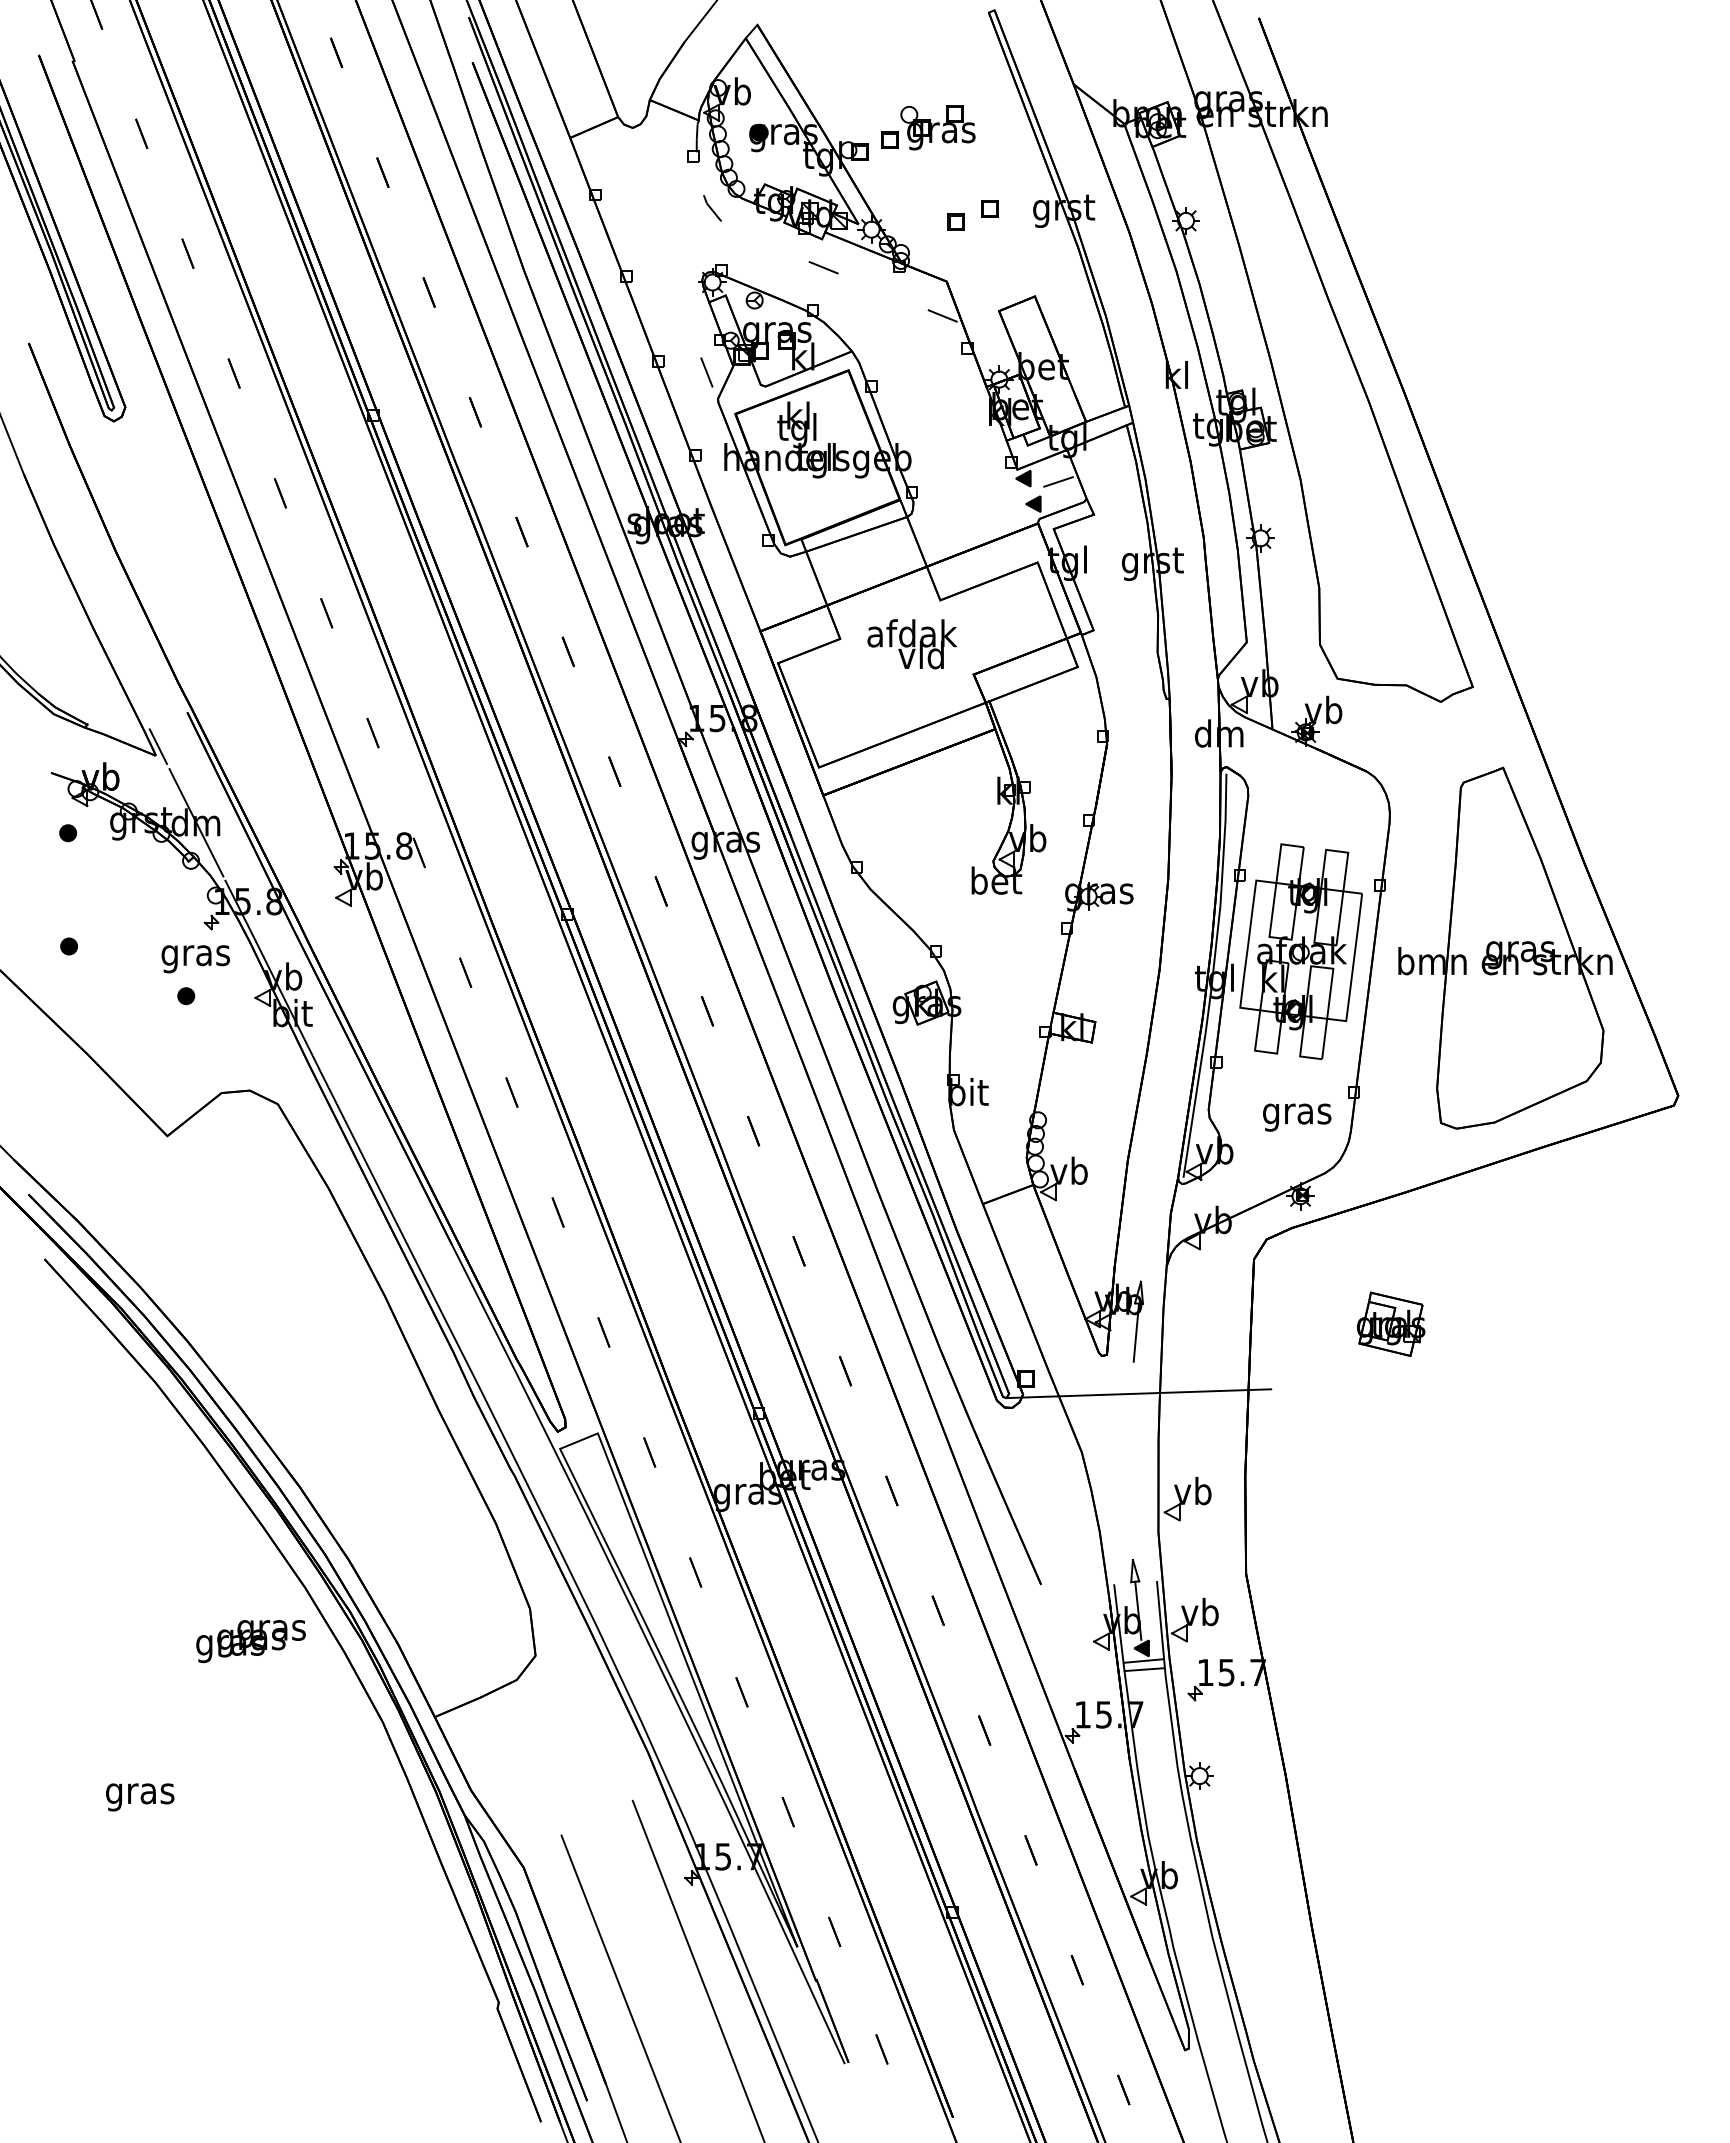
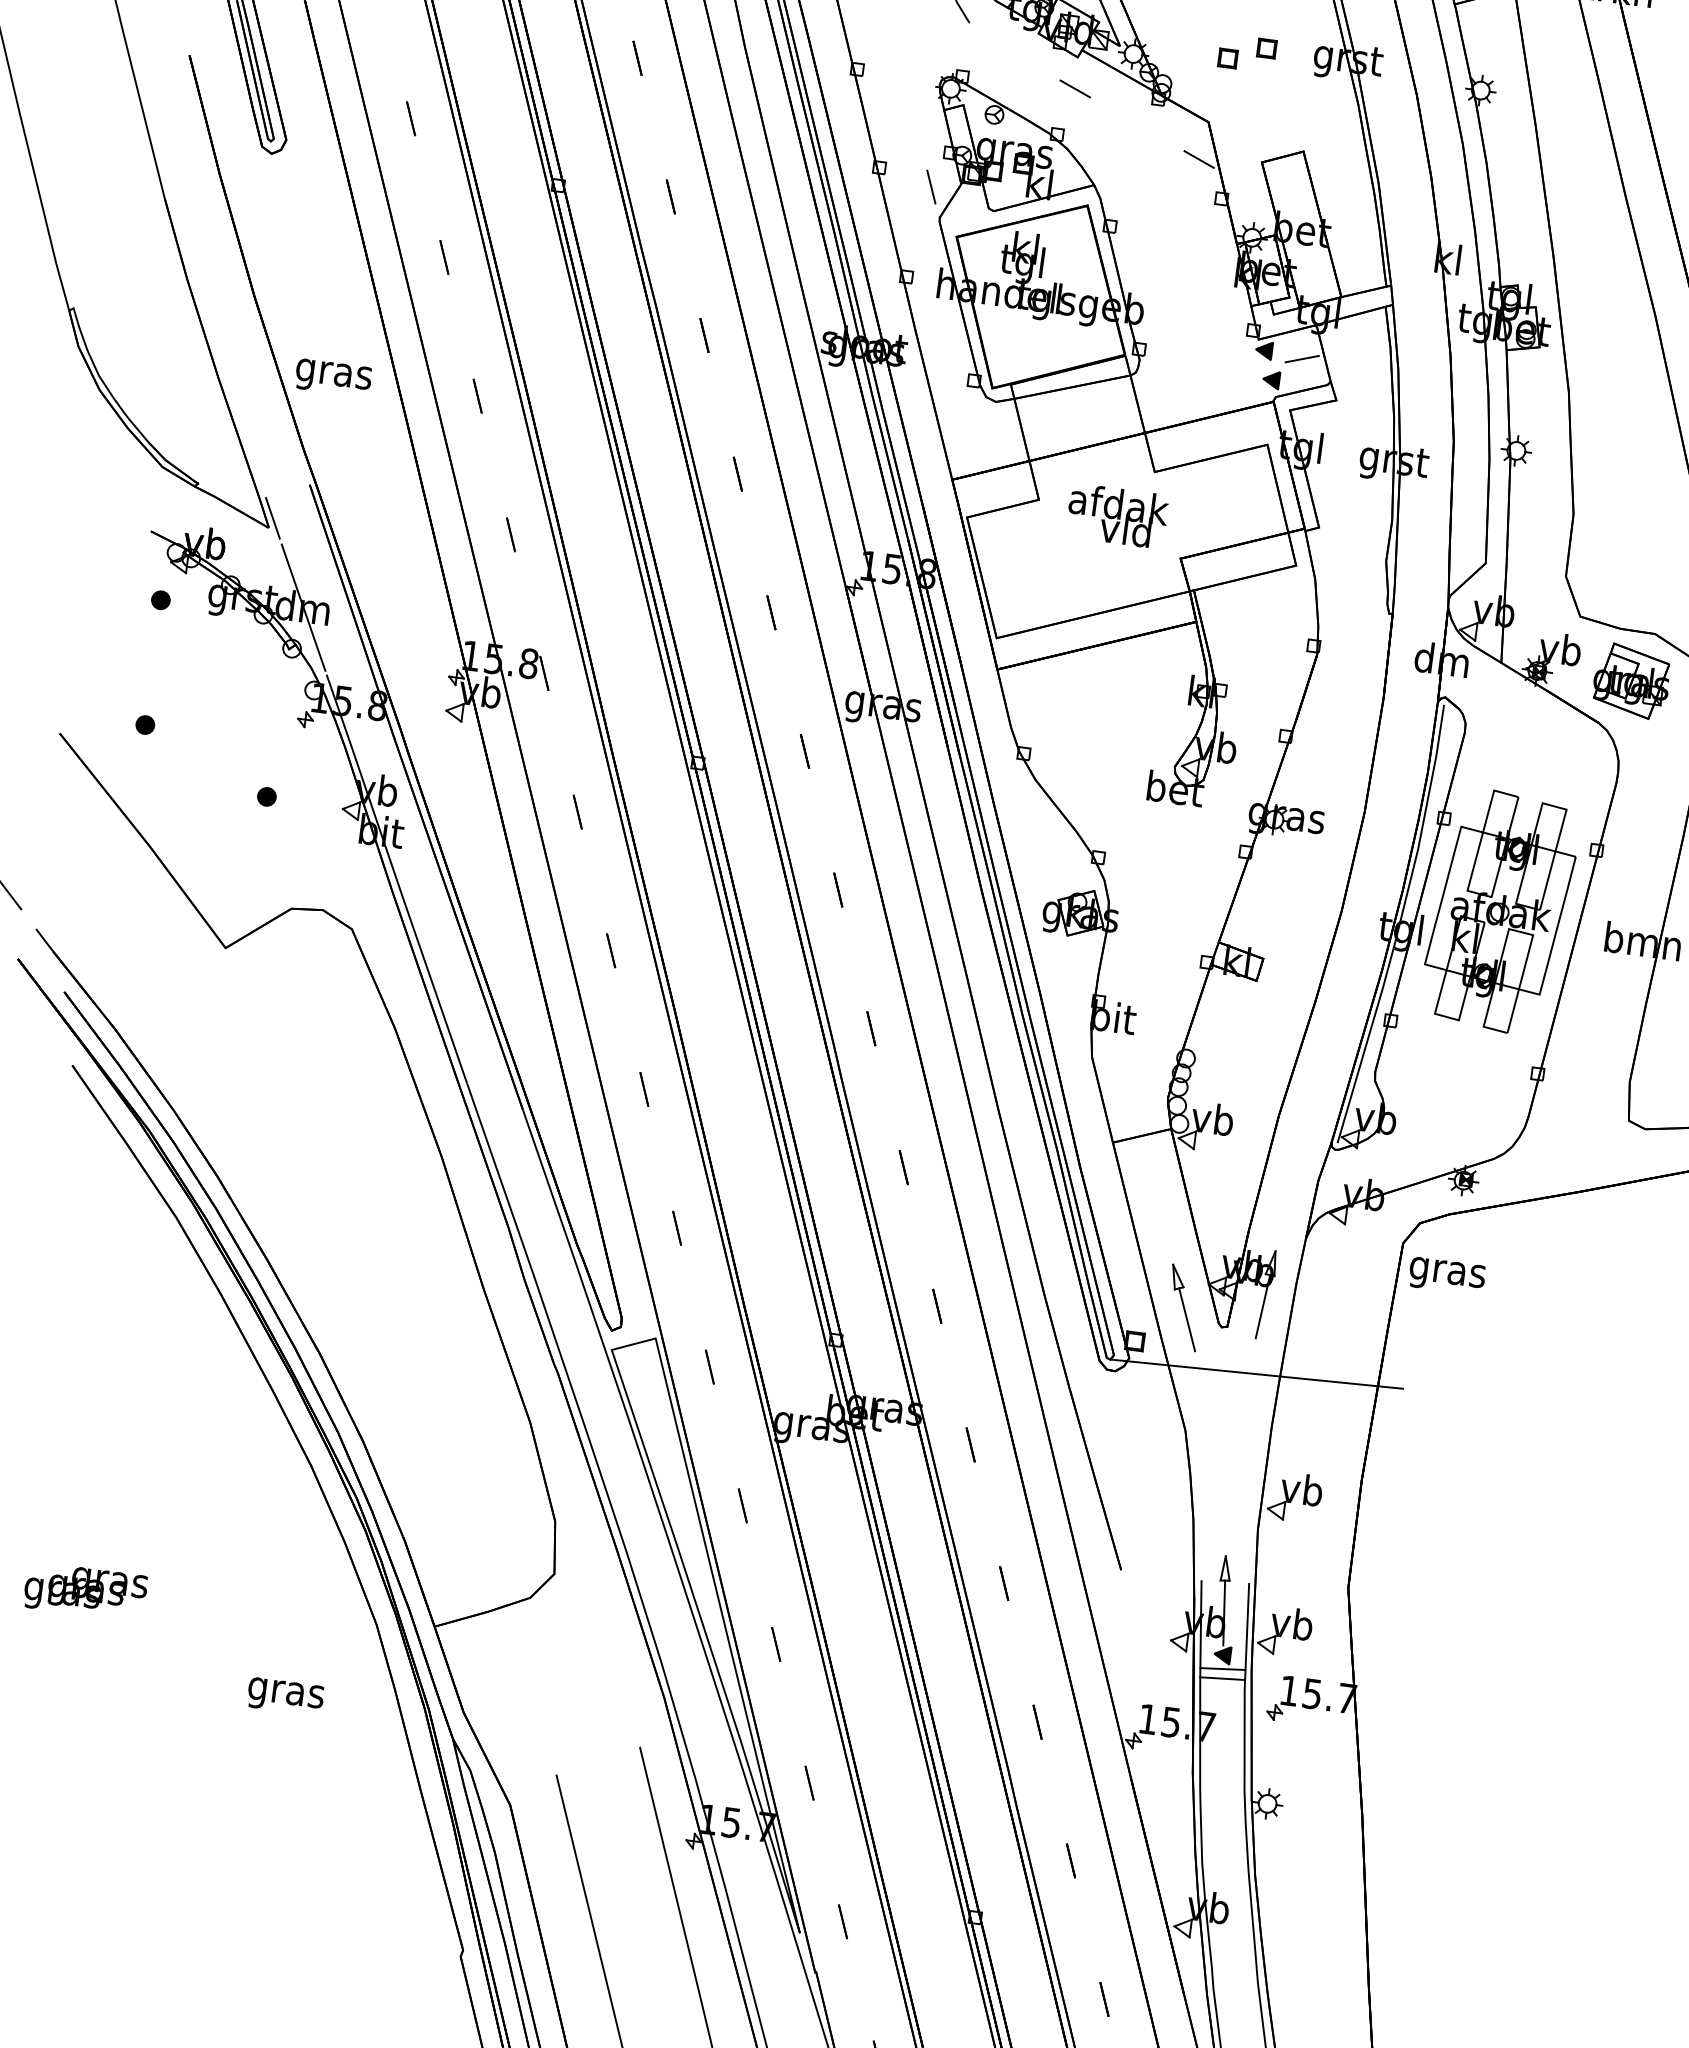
text: (195, 959) -> (333, 378), moved
text: (1297, 1117) -> (1447, 1276), moved
part: (1391, 1323) -> (1632, 680), moved
part: (1065, 1342) -> (1183, 1307), added
text: (250, 1641) -> (84, 1591), moved
text: (140, 1797) -> (285, 1696), moved

